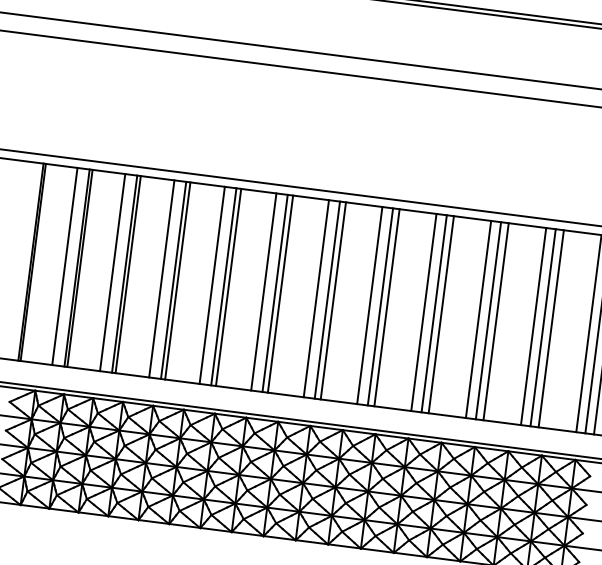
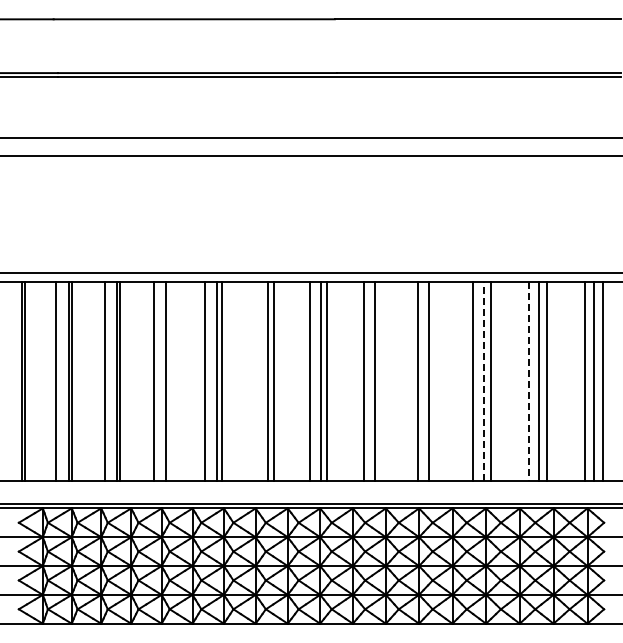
line: (178, 281) -> (170, 381), removed
line: (263, 291) -> (256, 381), removed
line: (387, 307) -> (381, 381), removed
line: (440, 314) -> (435, 381), removed
line: (488, 319) -> (483, 380), solid -> dashed
line: (533, 326) -> (528, 381), solid -> dashed

